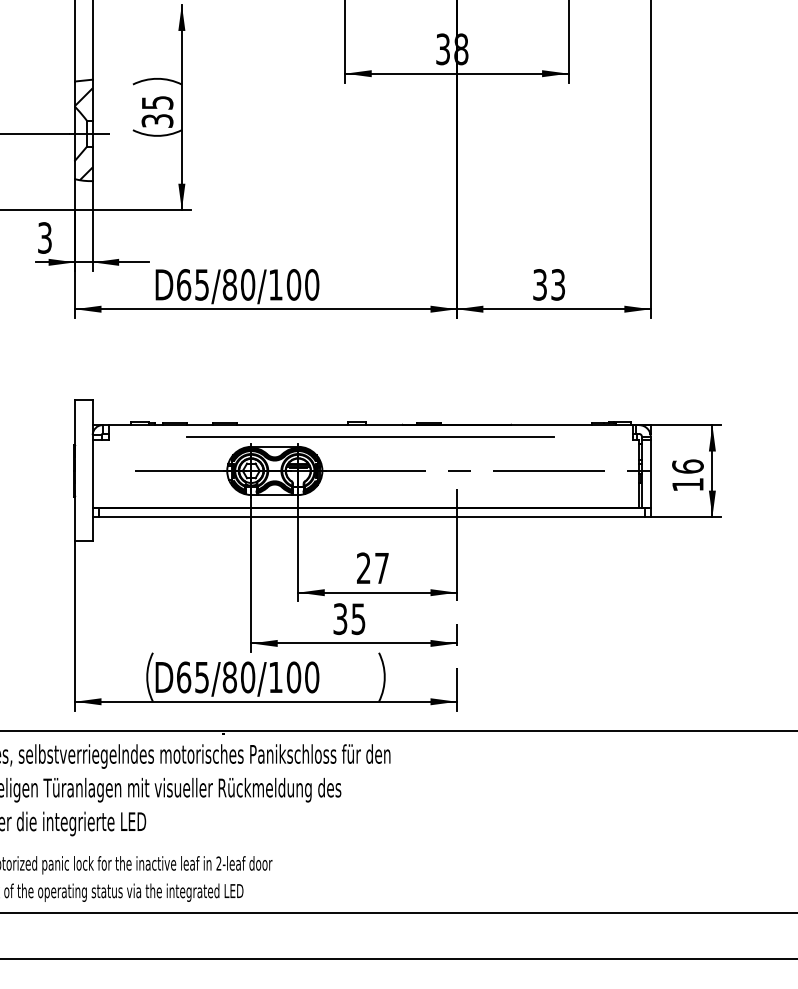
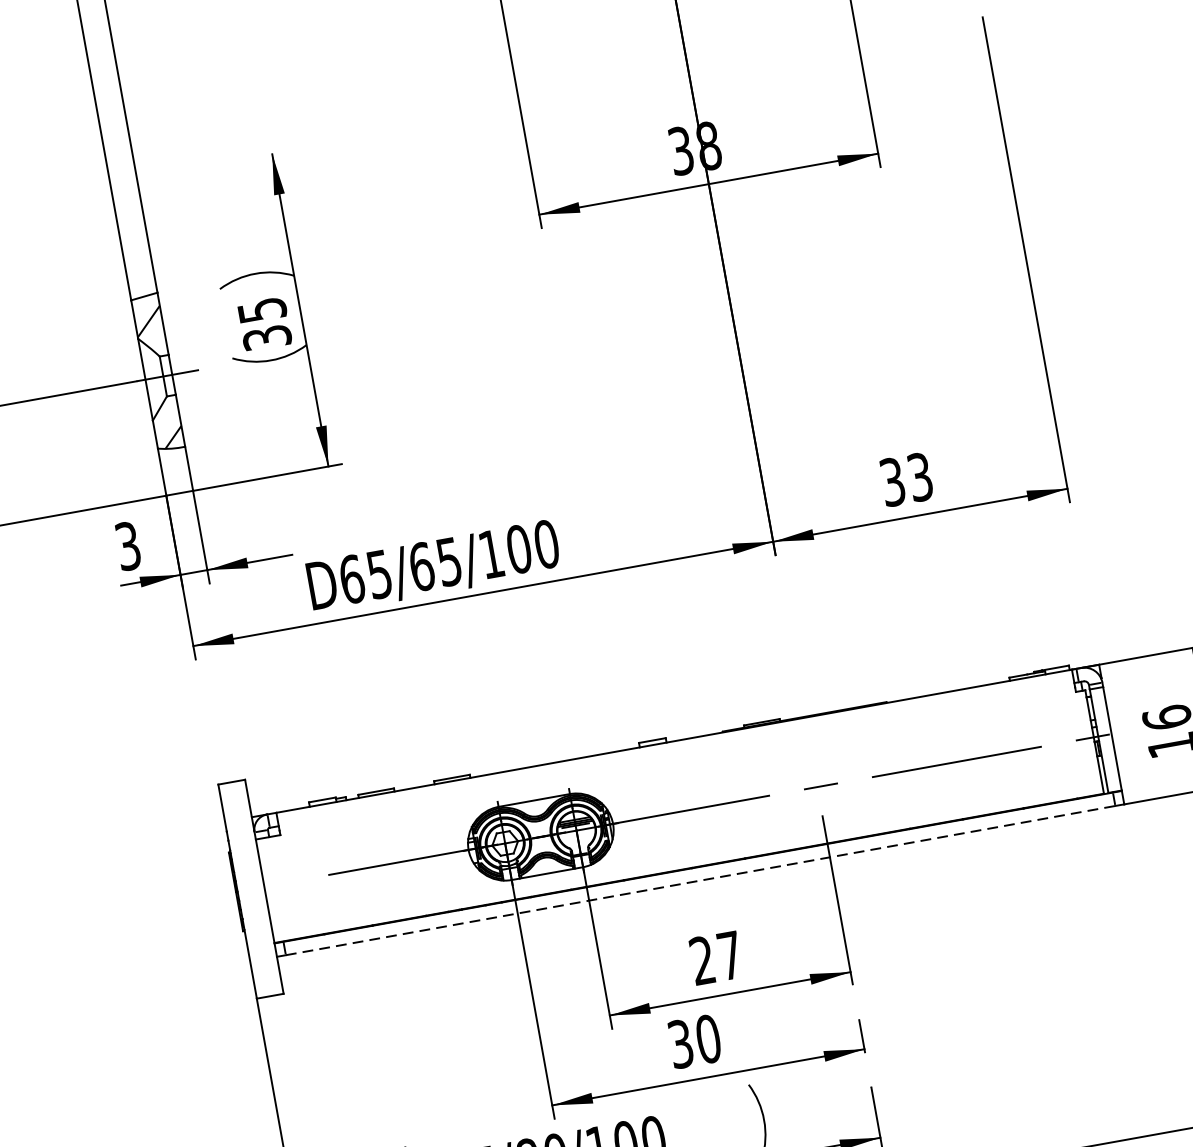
text: (238, 284) -> (434, 563), D65/80/100 -> D65/65/100
line: (370, 436) -> (676, 758), removed
line: (372, 517) -> (701, 881), solid -> dashed
text: (358, 618) -> (708, 1038), 35 -> 30

